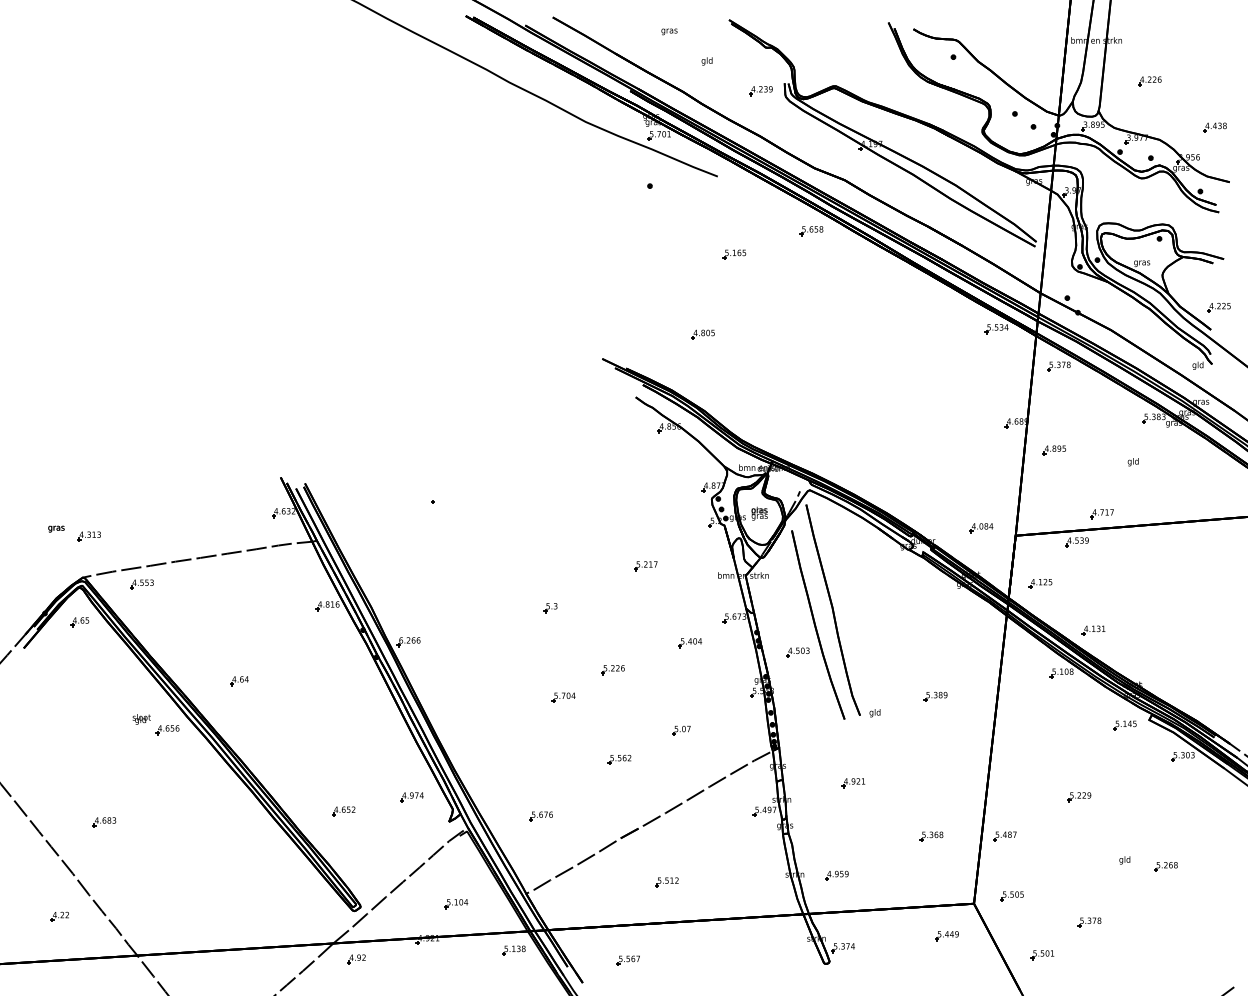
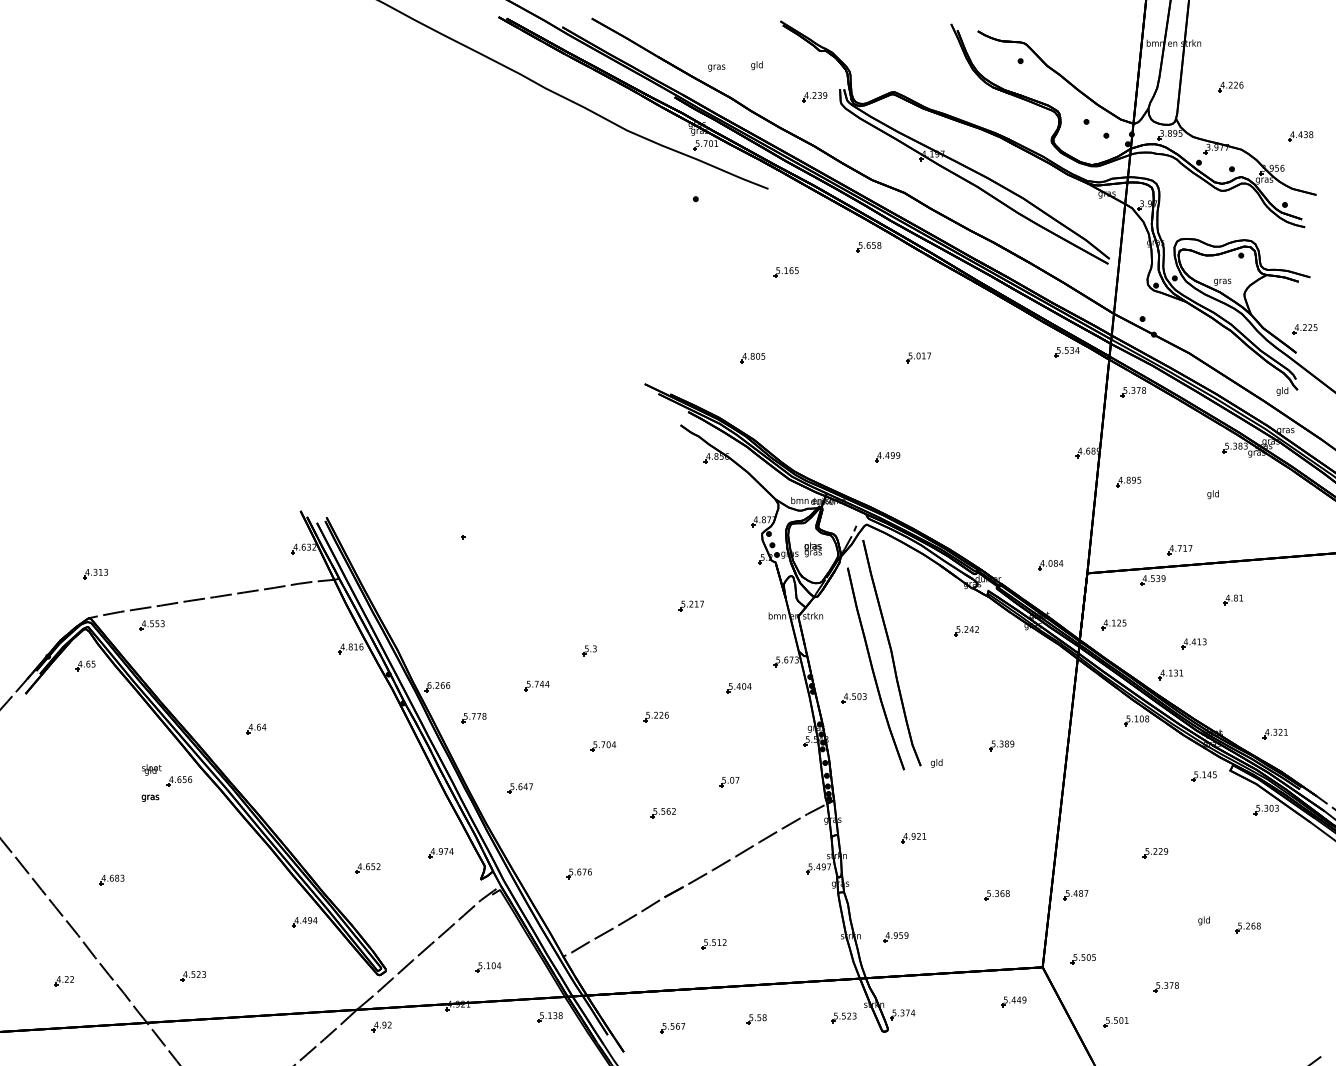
text: (669, 31) -> (716, 67), moved
part: (858, 334) -> (918, 357), added
part: (829, 427) -> (887, 457), added
text: (56, 528) -> (150, 797), moved
part: (1151, 560) -> (1232, 599), added
part: (902, 590) -> (966, 631), added
part: (1114, 601) -> (1193, 643), added
part: (501, 640) -> (536, 685), added
part: (442, 671) -> (473, 718), added
part: (1190, 685) -> (1274, 733), added
part: (485, 736) -> (519, 788), added
part: (284, 861) -> (304, 922), added
part: (179, 912) -> (192, 976), added
part: (787, 950) -> (843, 1017), added
part: (706, 952) -> (756, 1019), added

